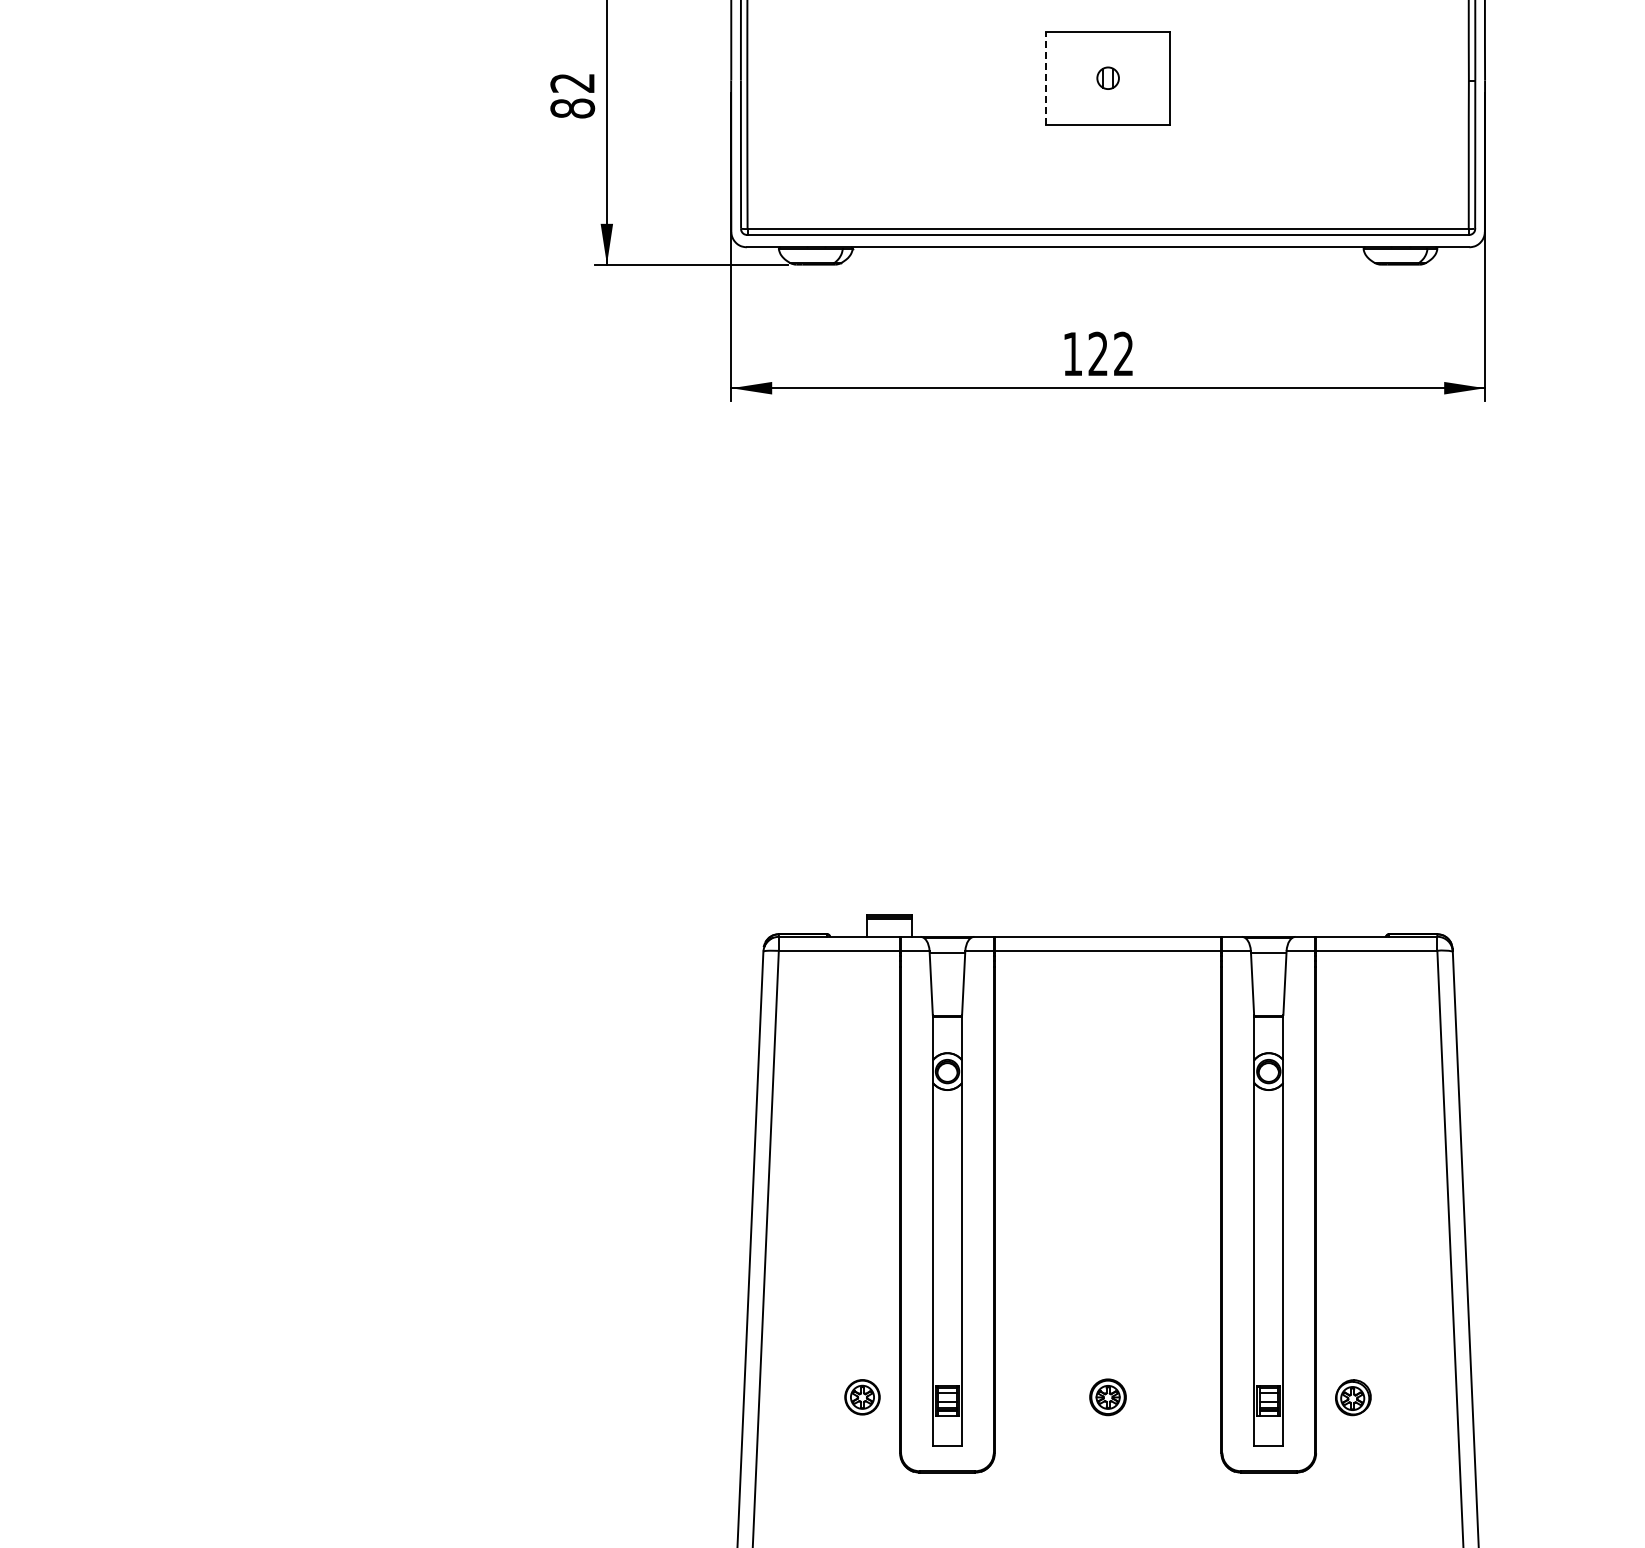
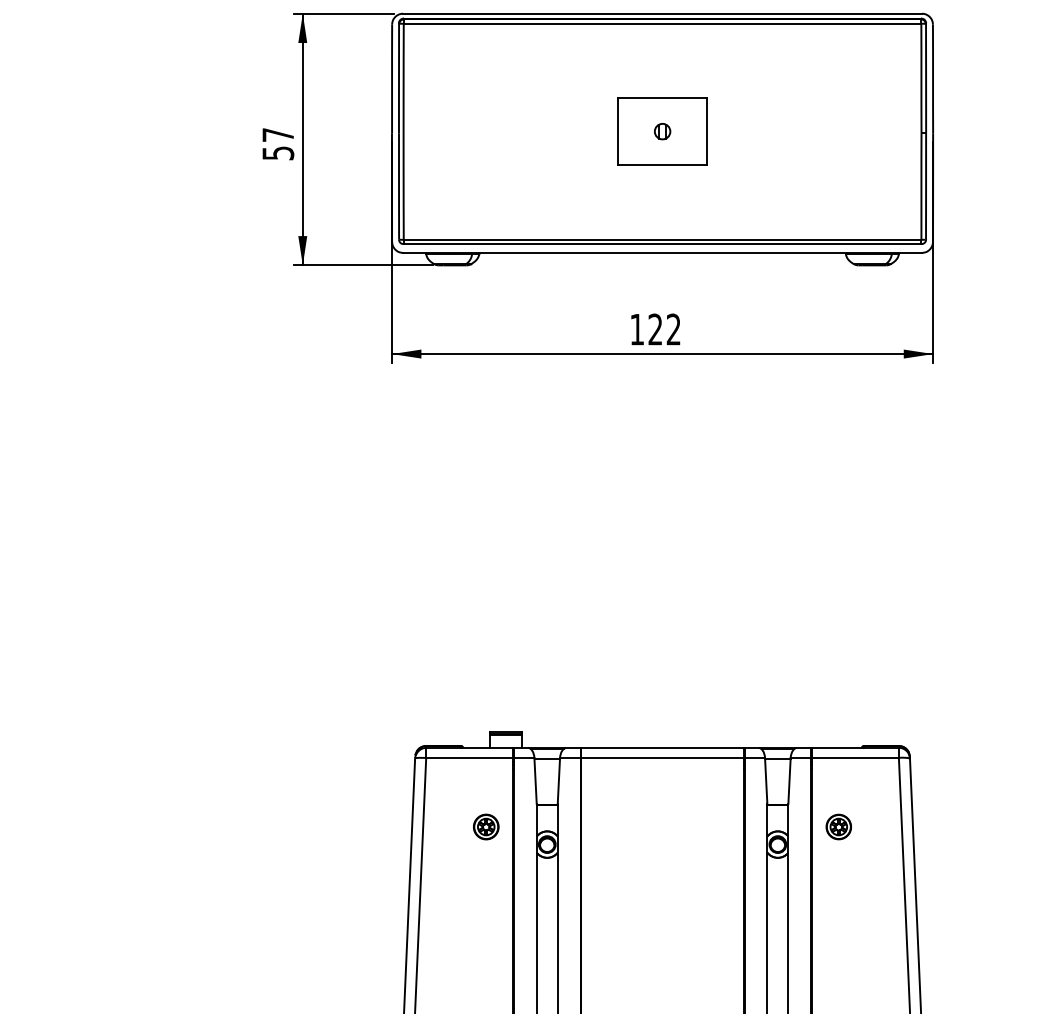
line: (1046, 77) -> (618, 131), dashed -> solid
text: (572, 95) -> (278, 143), 82 -> 57
part: (862, 1046) -> (486, 826), added
part: (1353, 1047) -> (838, 827), added

